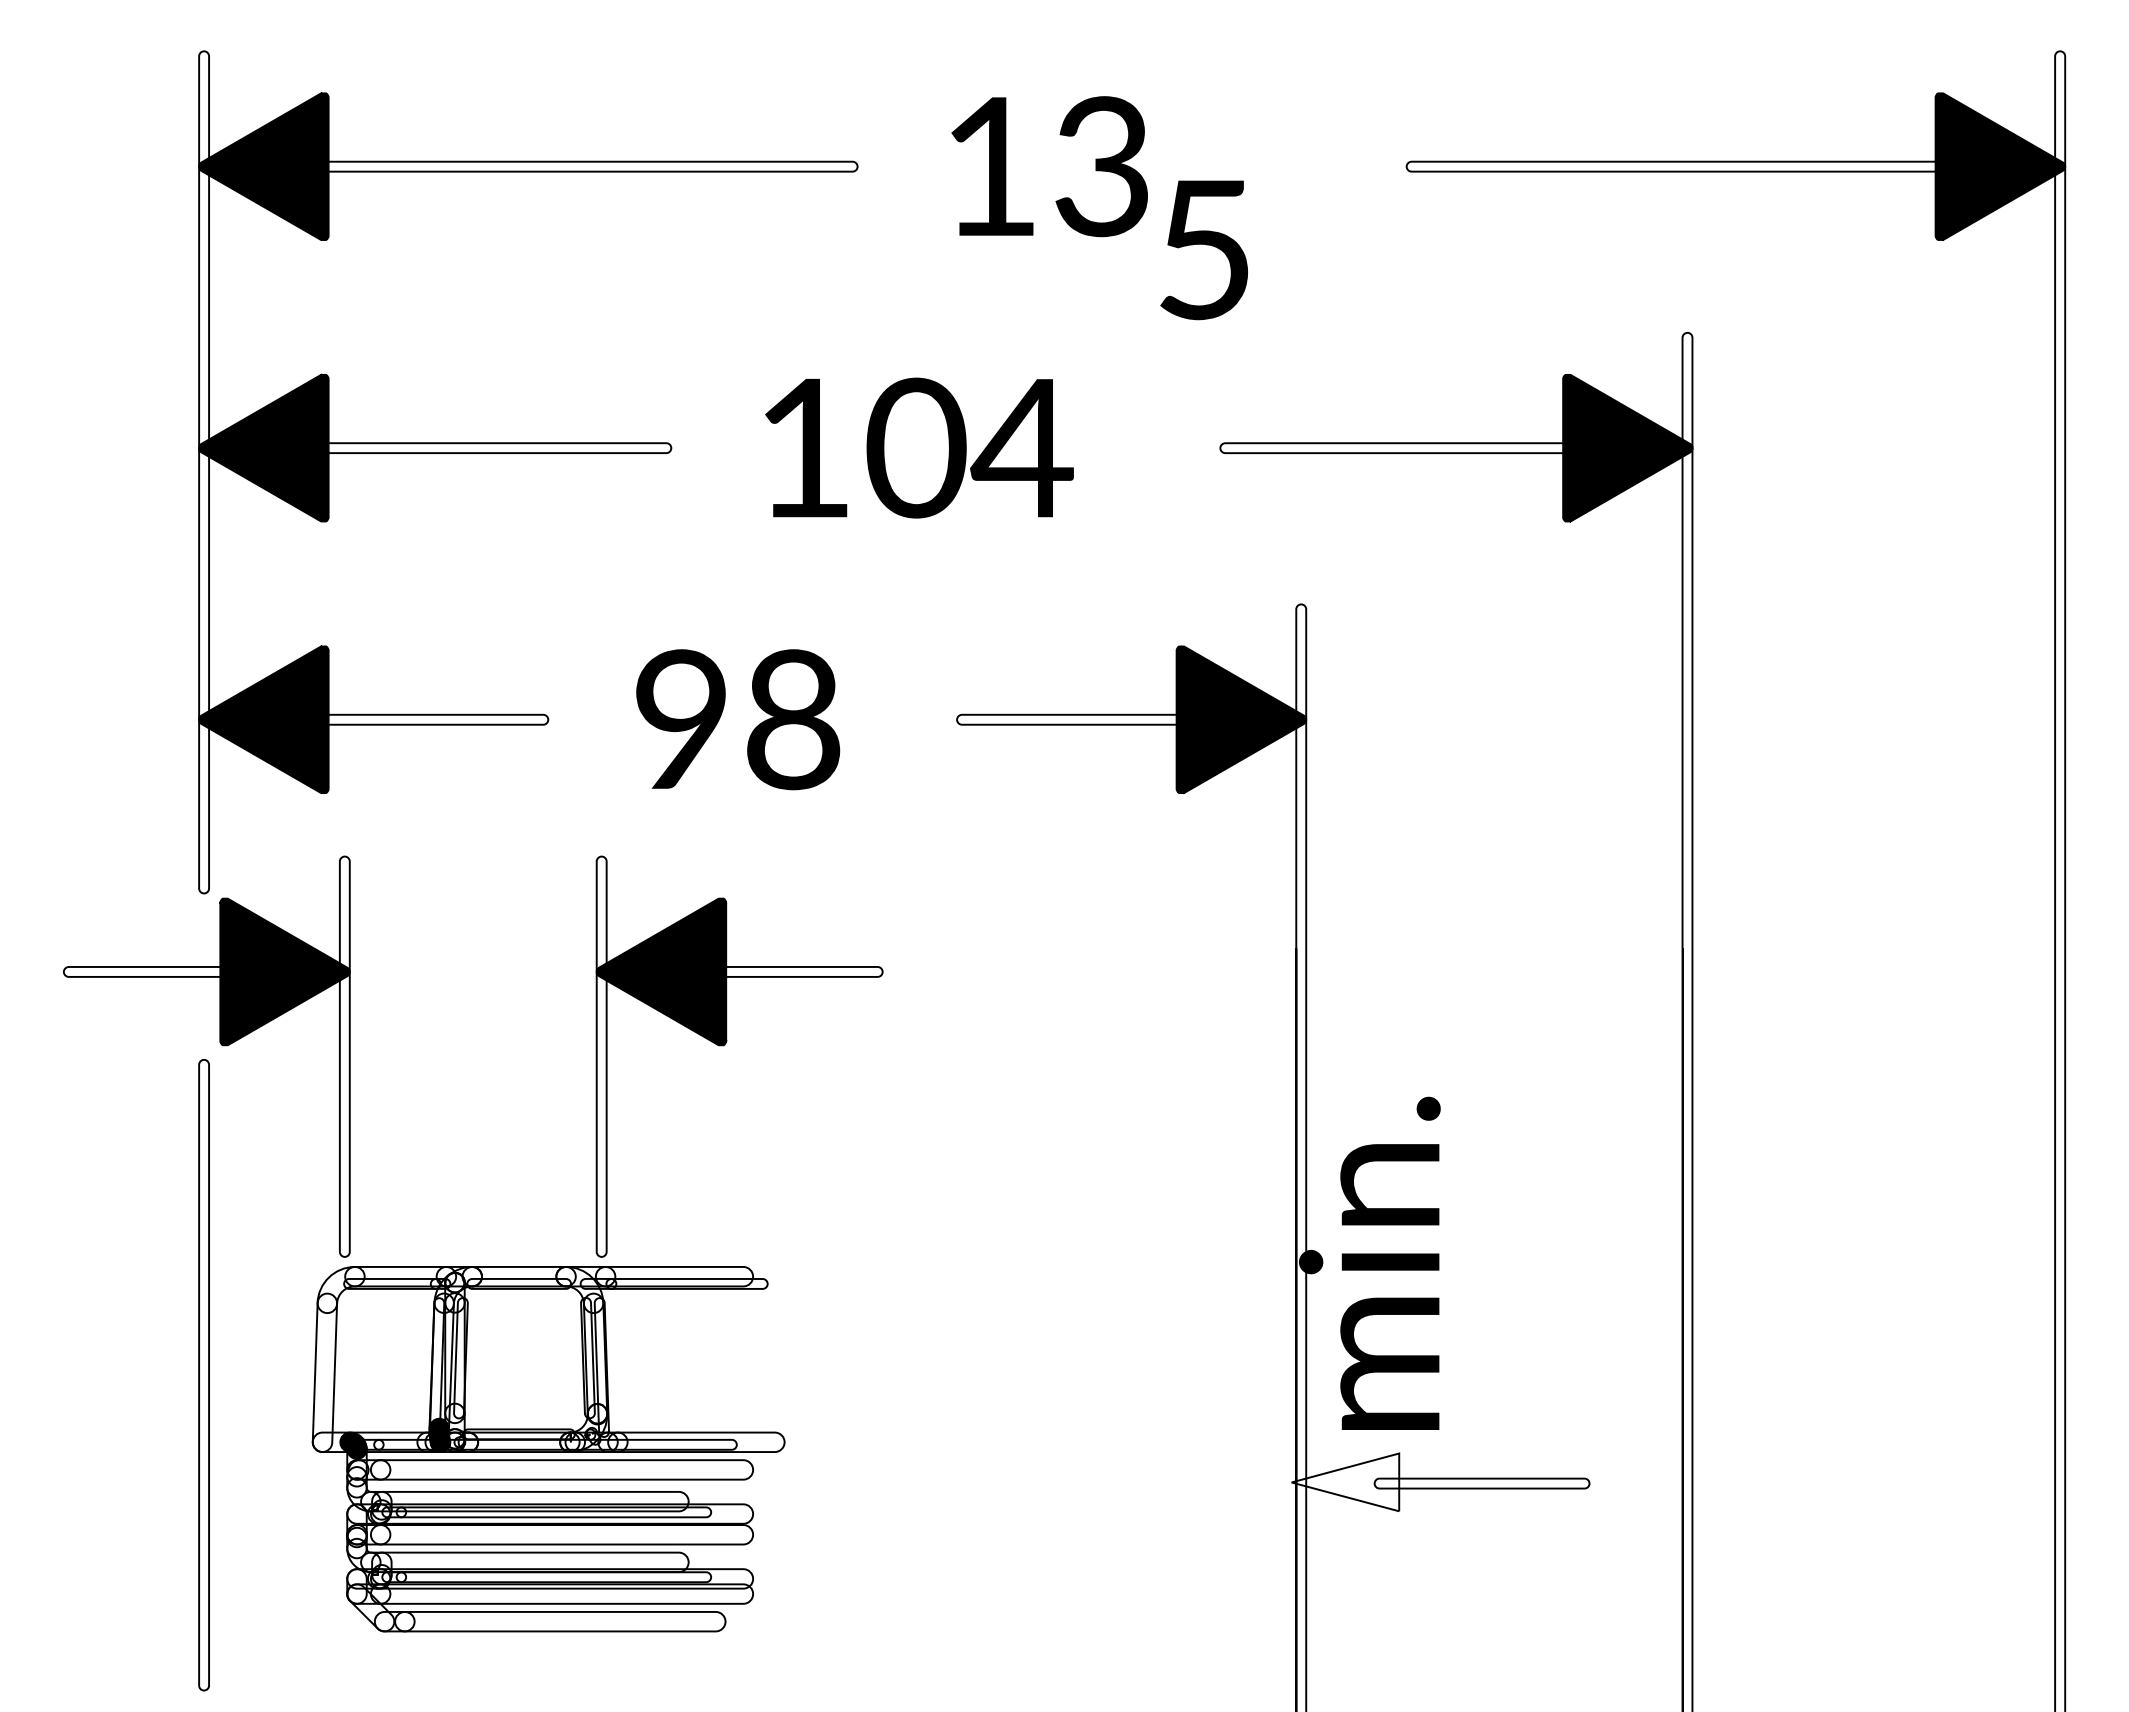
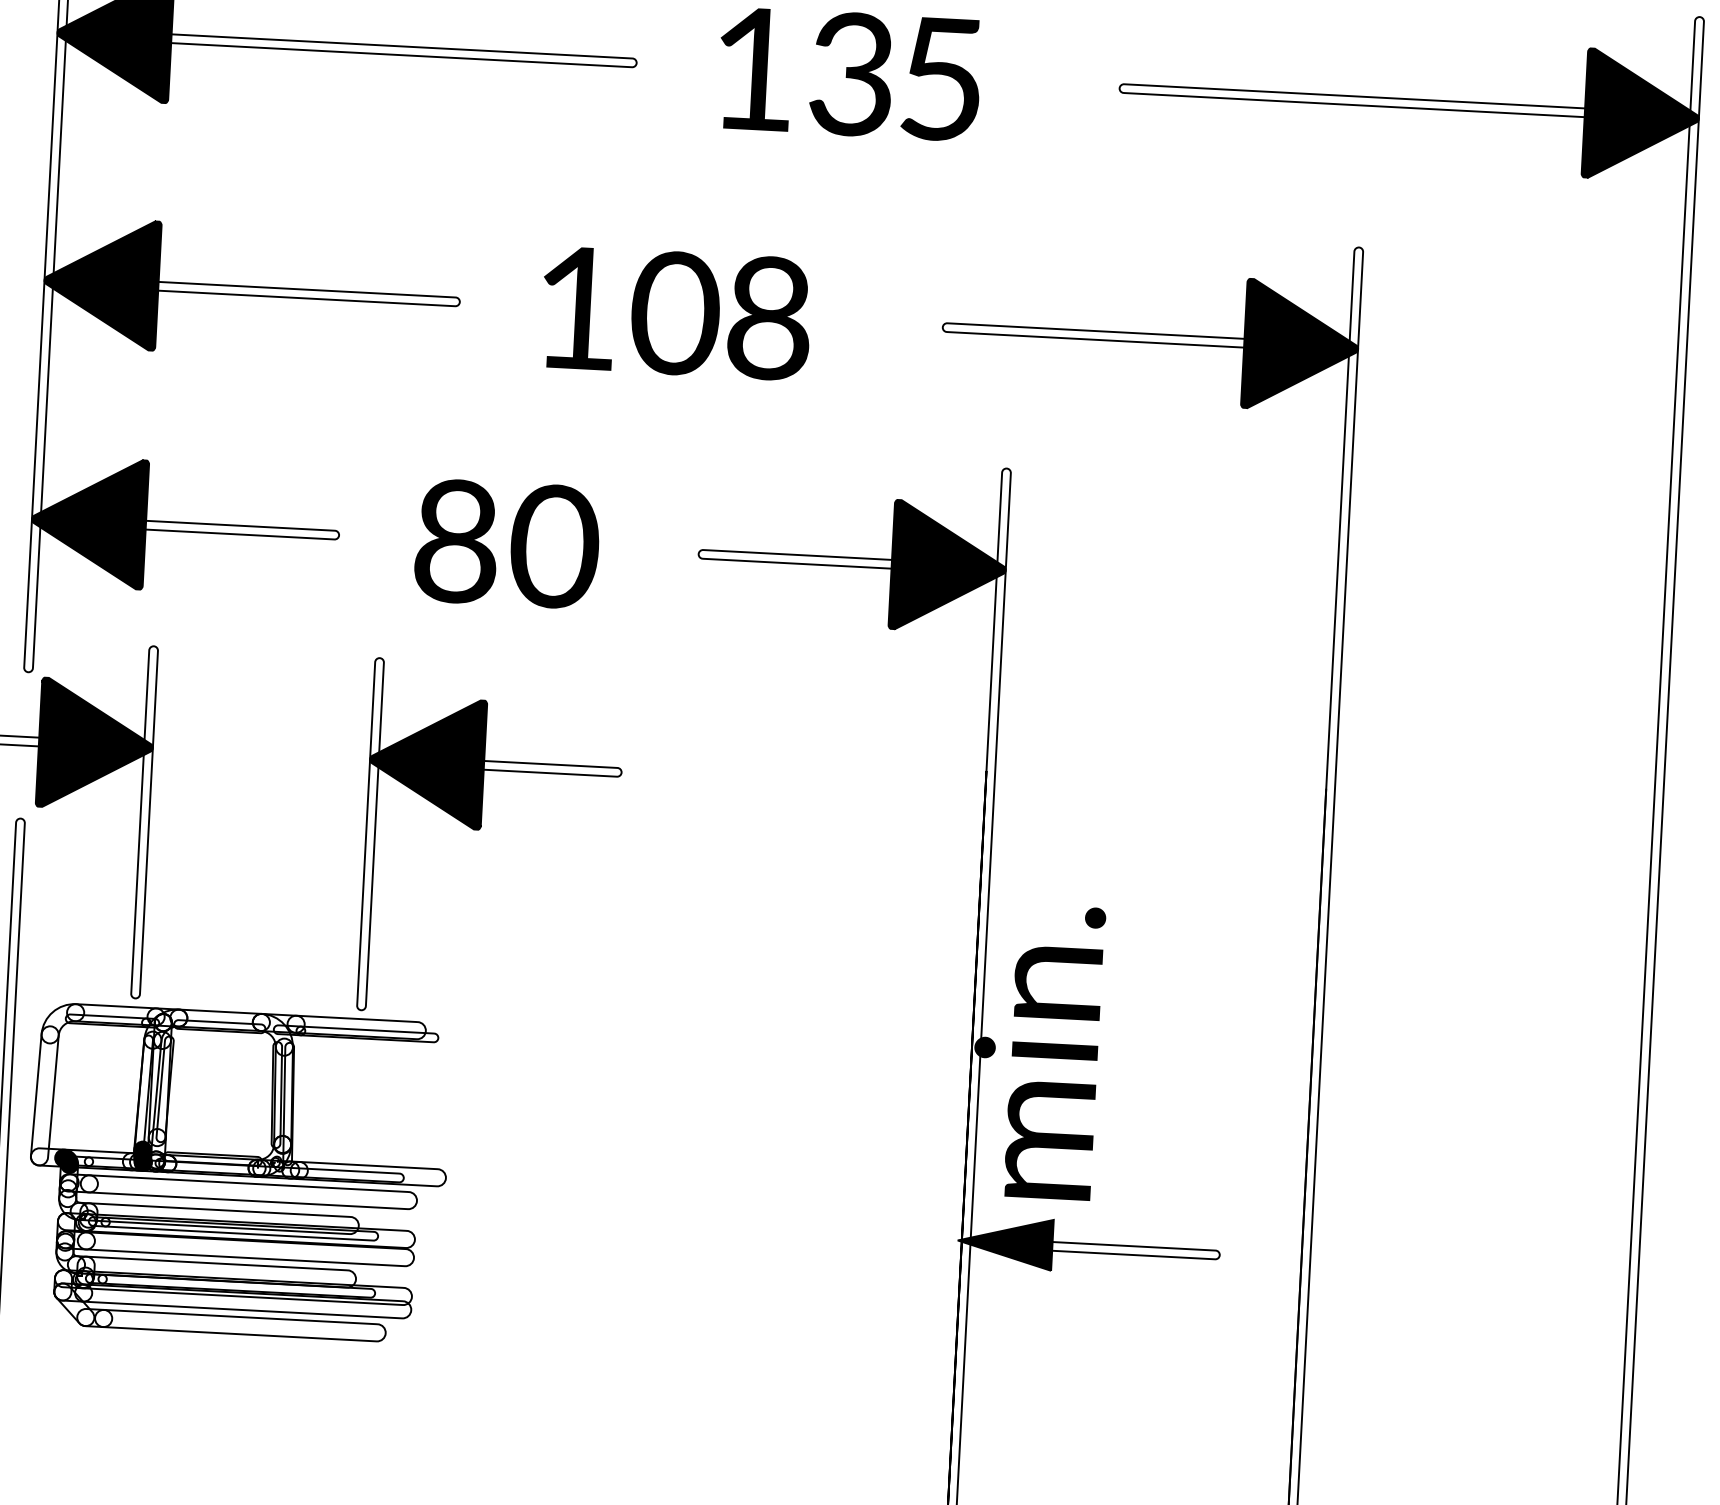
text: (1203, 250) -> (940, 79), moved
text: (1021, 447) -> (767, 317), 4 -> 8
text: (739, 720) -> (507, 544), 98 -> 80
part: (548, 1449) -> (237, 1173), moved
fill: (1345, 1482) -> (1005, 1242), added

